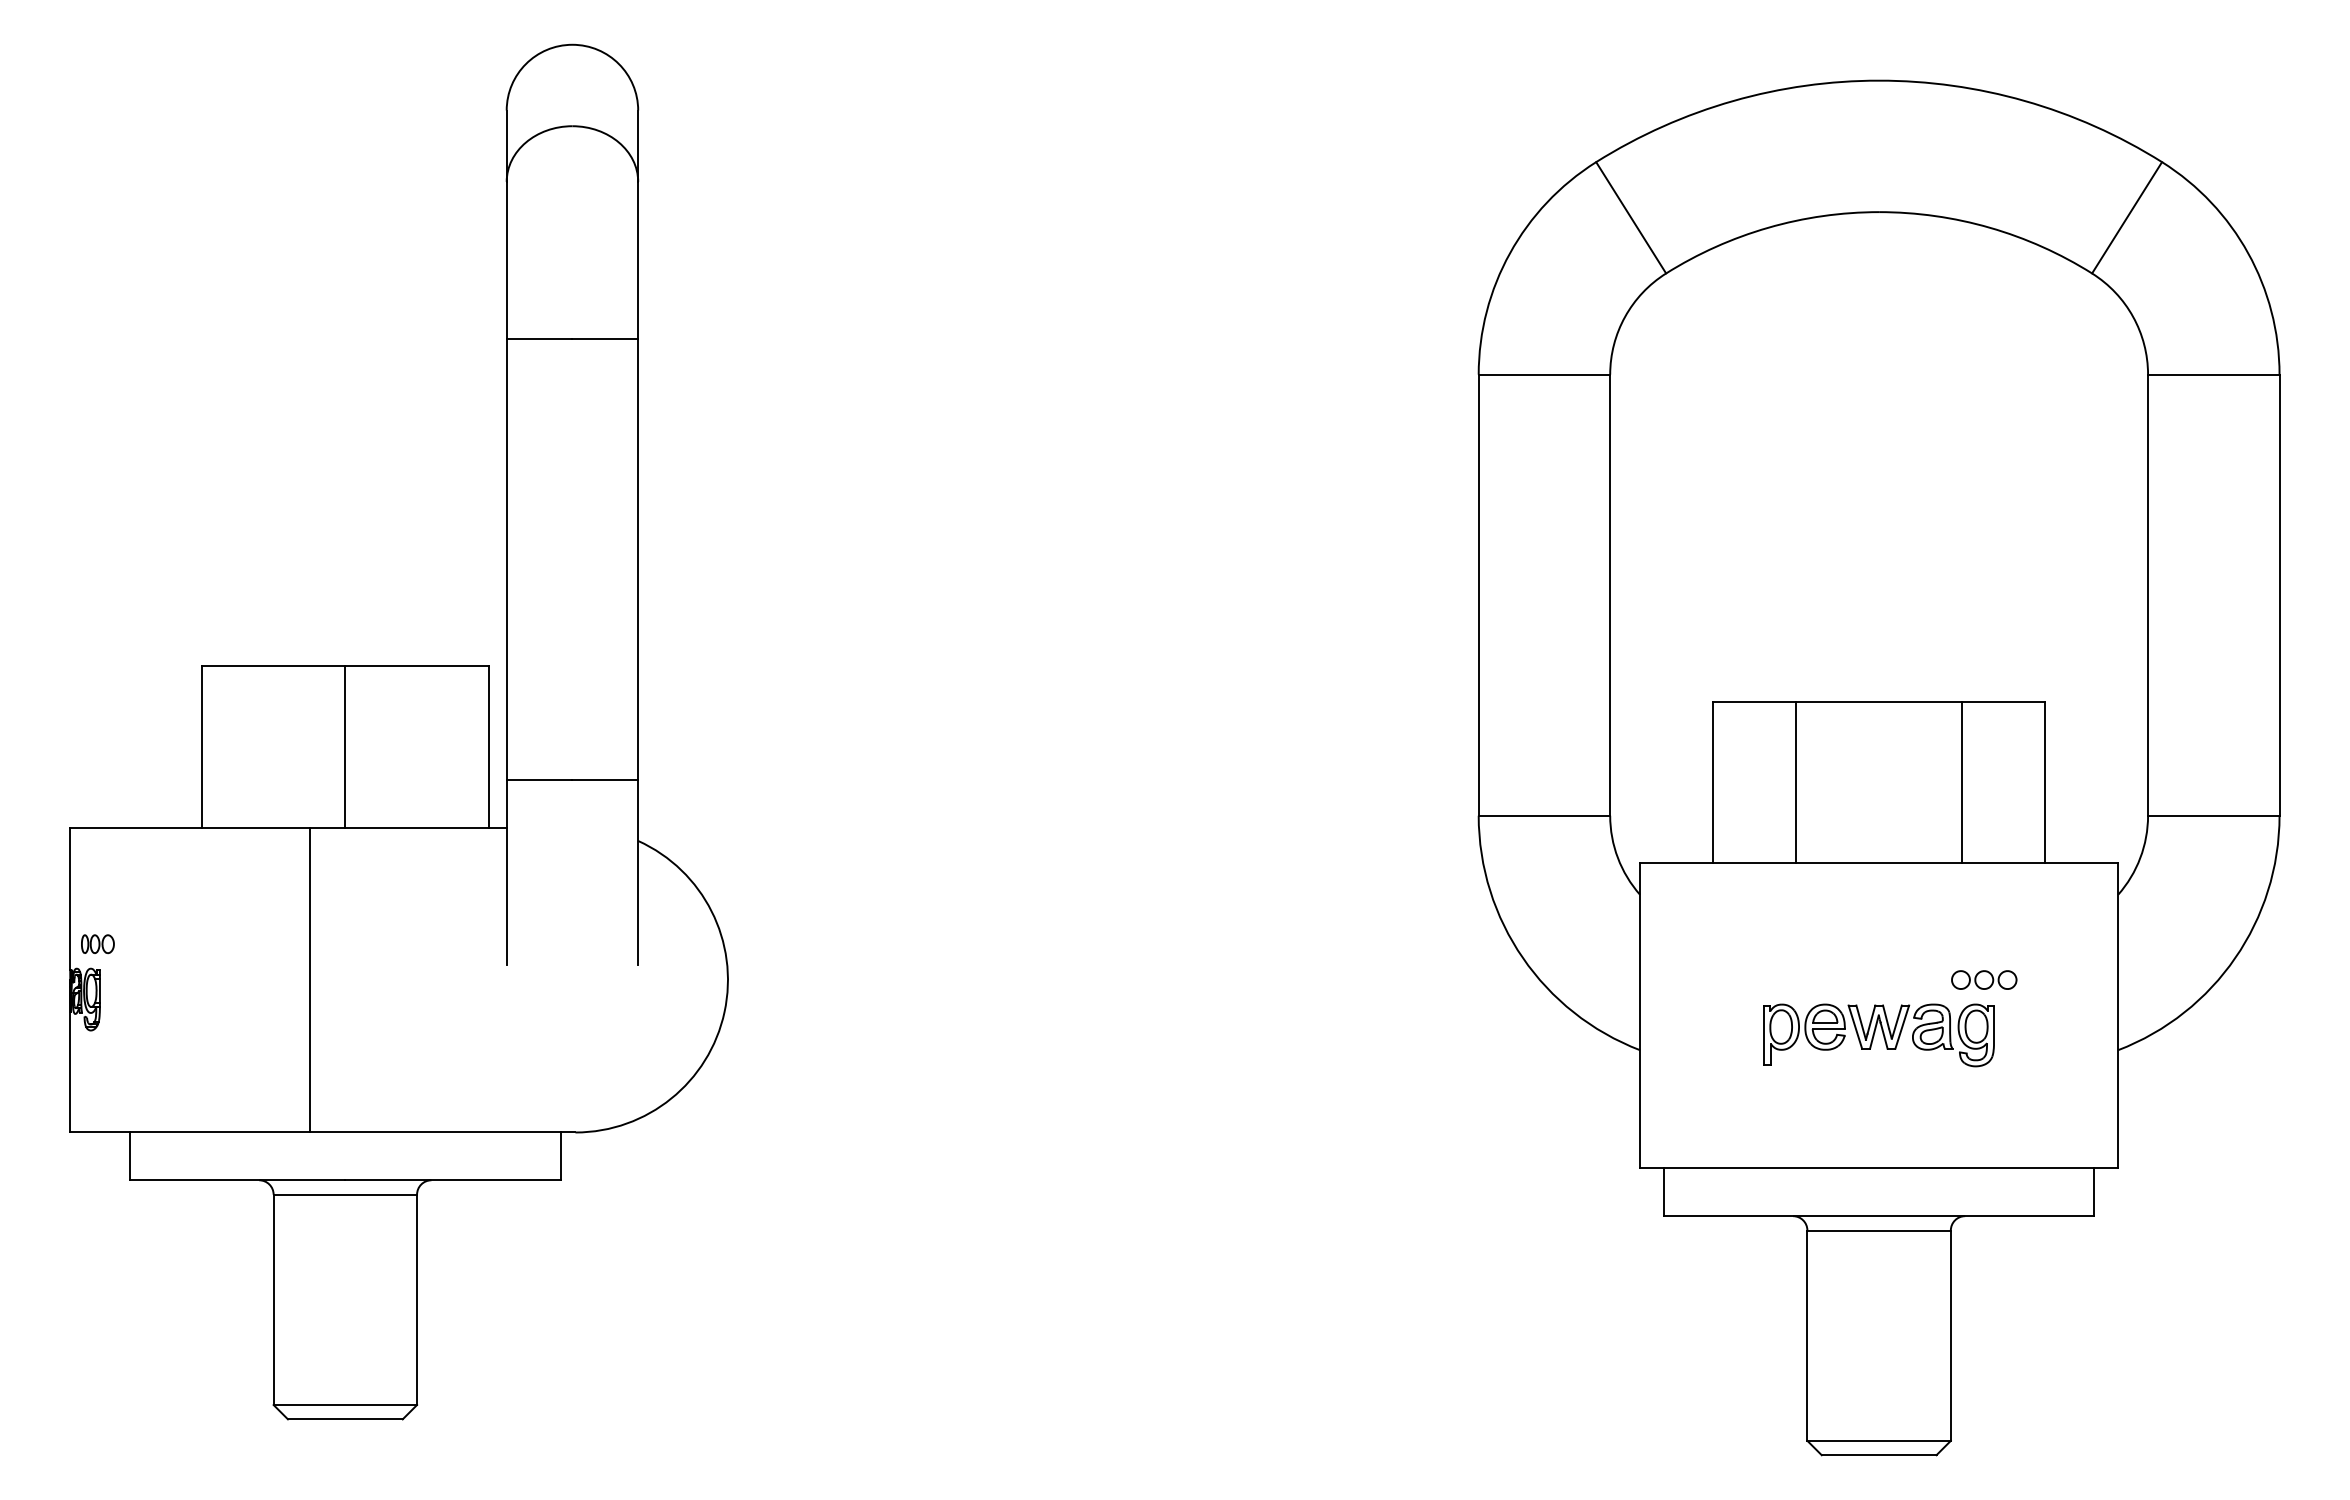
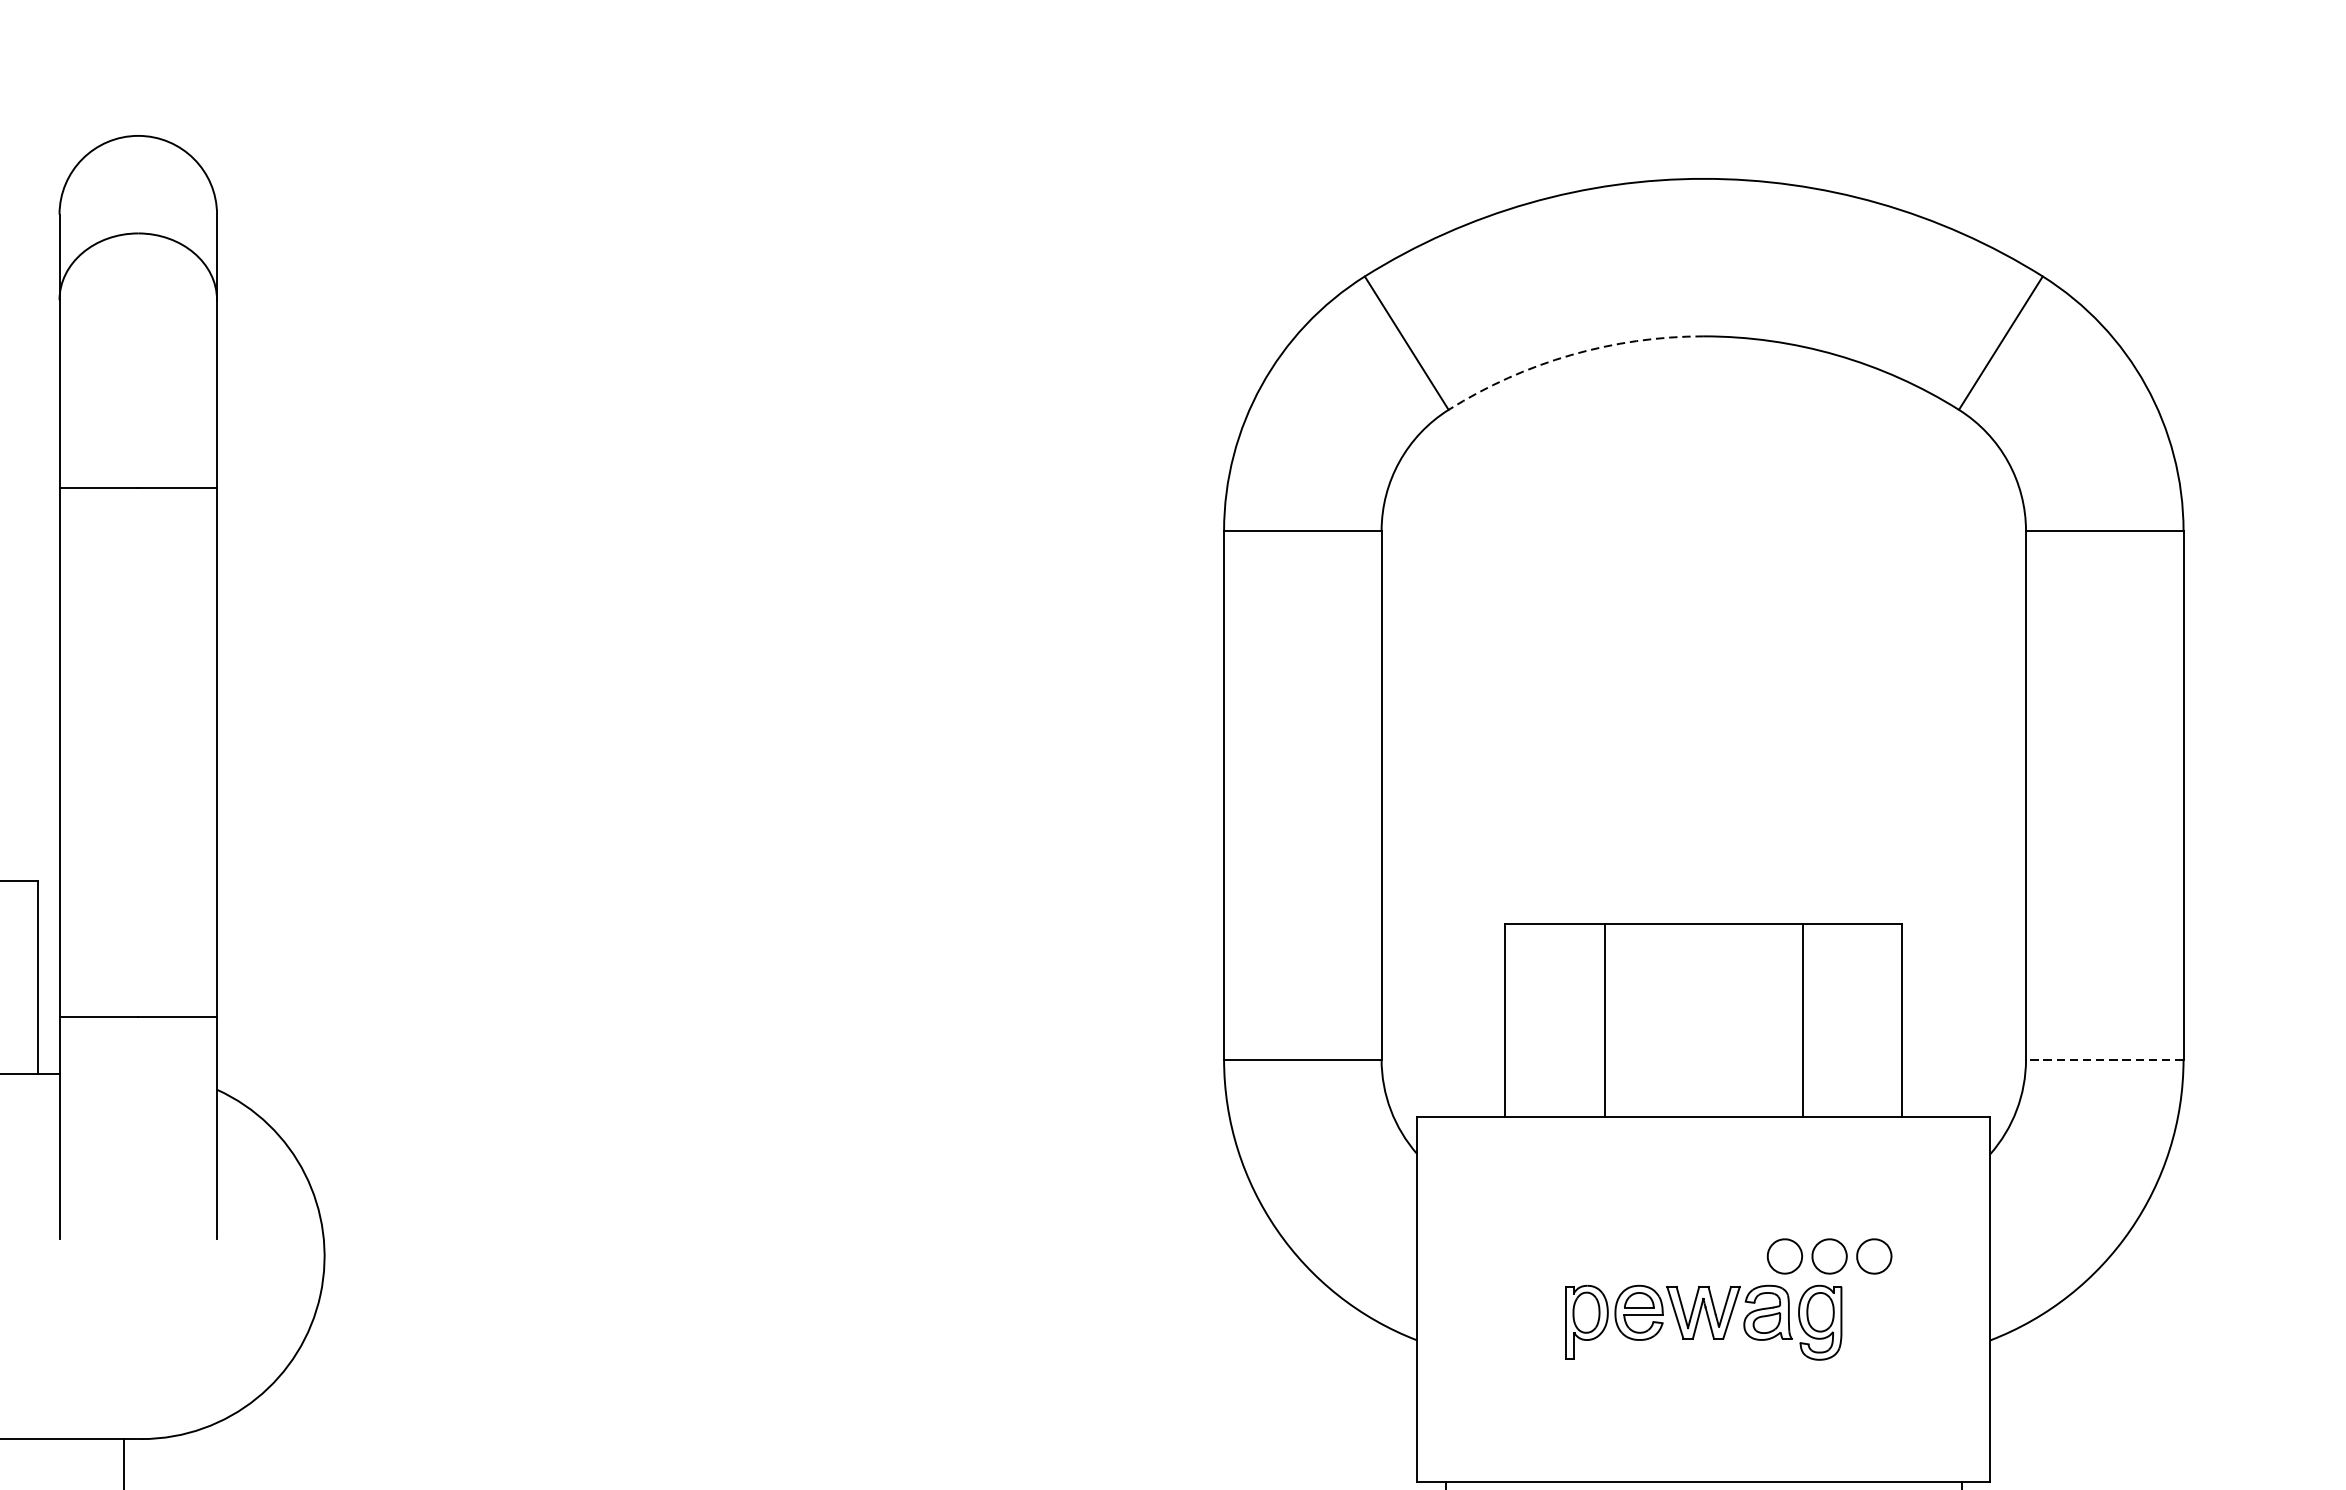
arc: (1768, 227) -> (1571, 354), solid -> dashed
line: (2213, 815) -> (2104, 1059), solid -> dashed
part: (1984, 979) -> (1830, 1255), size x1.6

